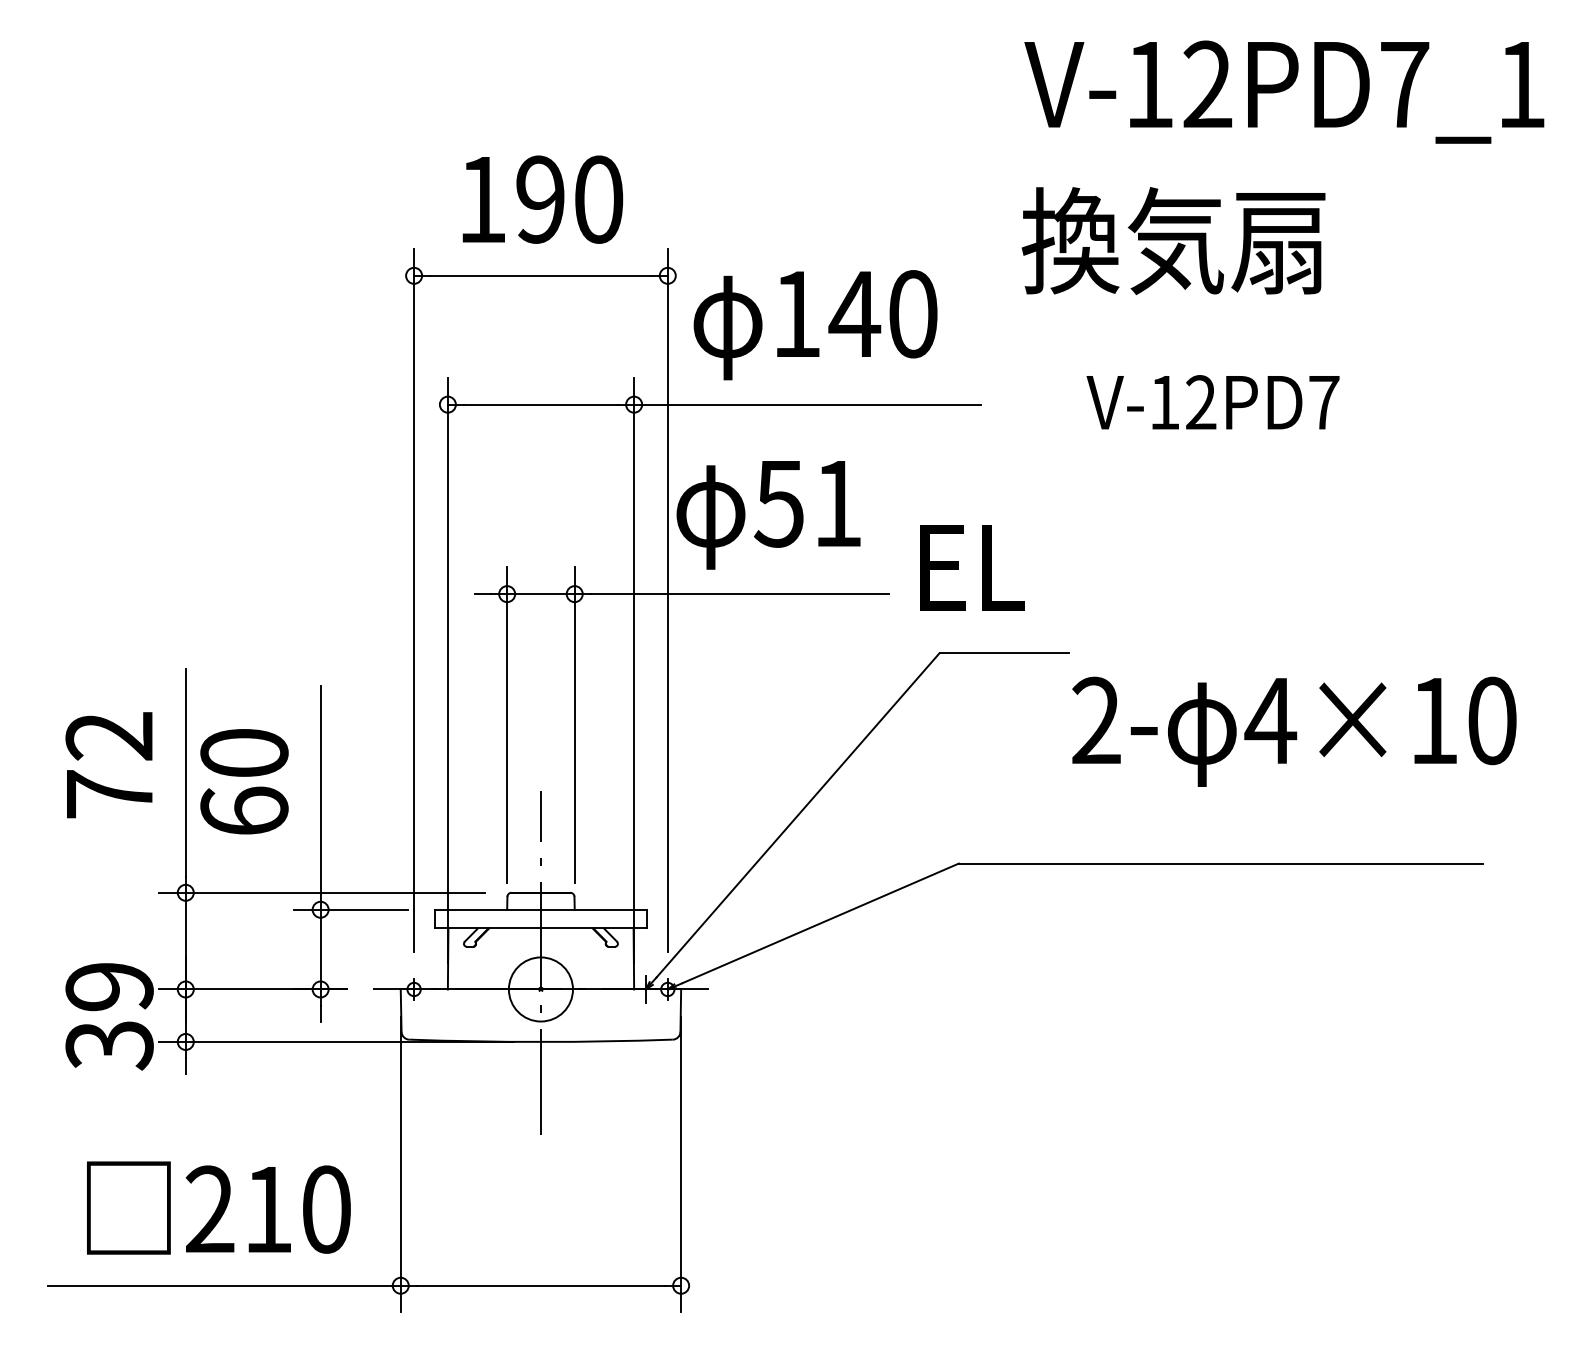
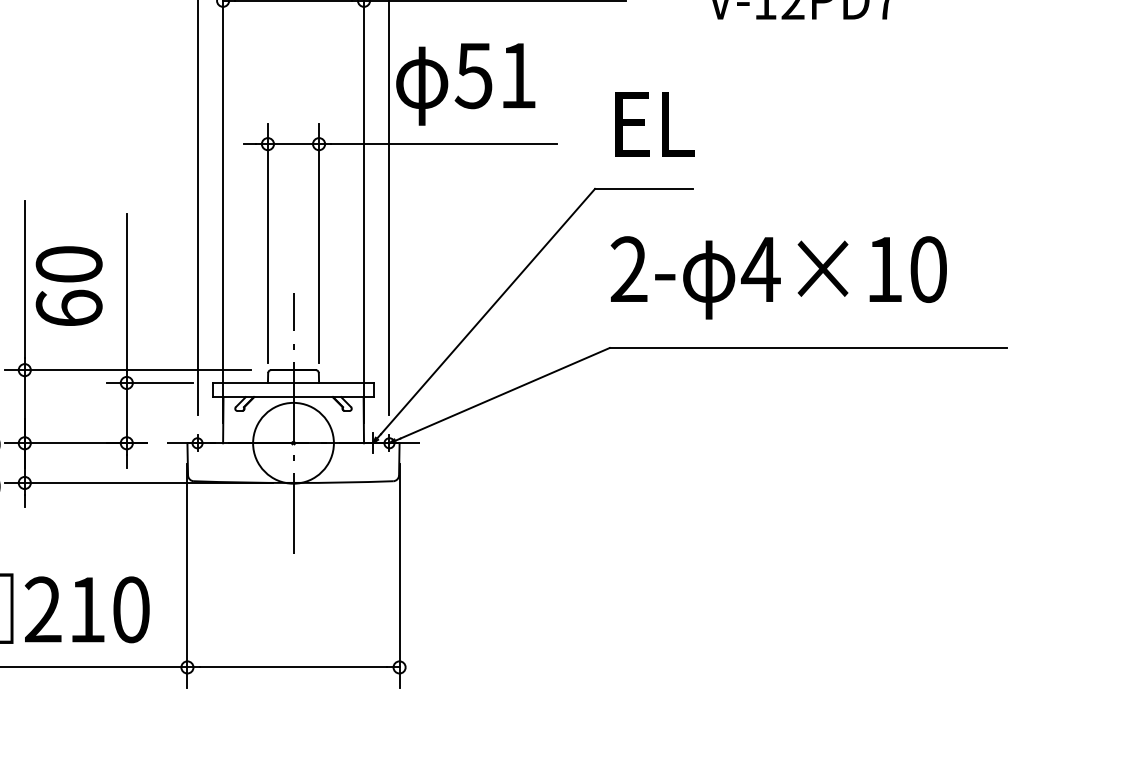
text: (972, 567) -> (654, 124), moved
text: (1294, 731) -> (778, 277), moved
circle: (540, 989) -> (293, 443), size x1.67

